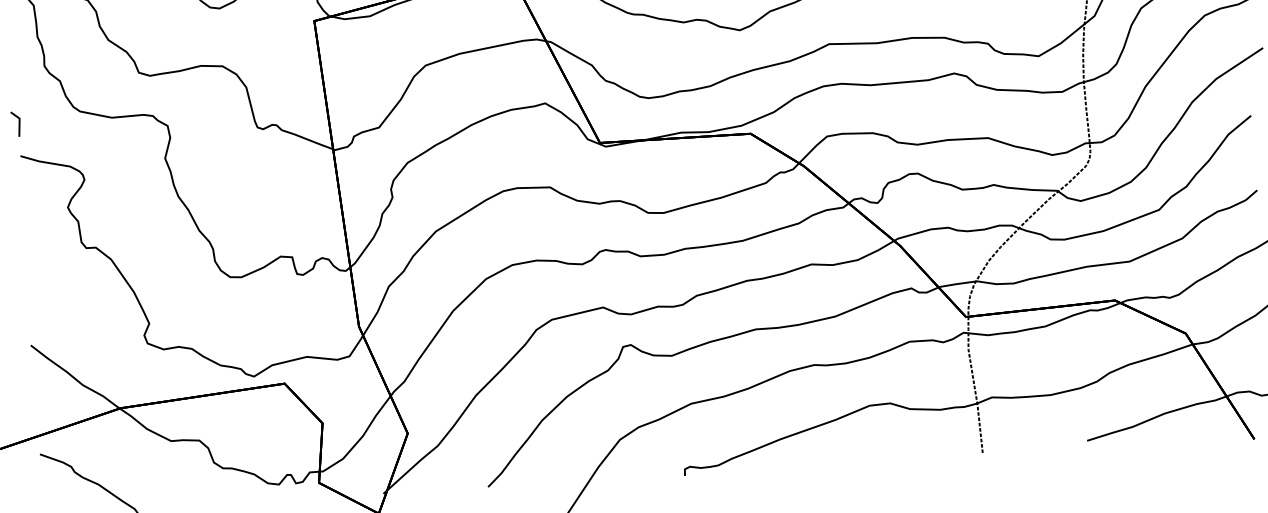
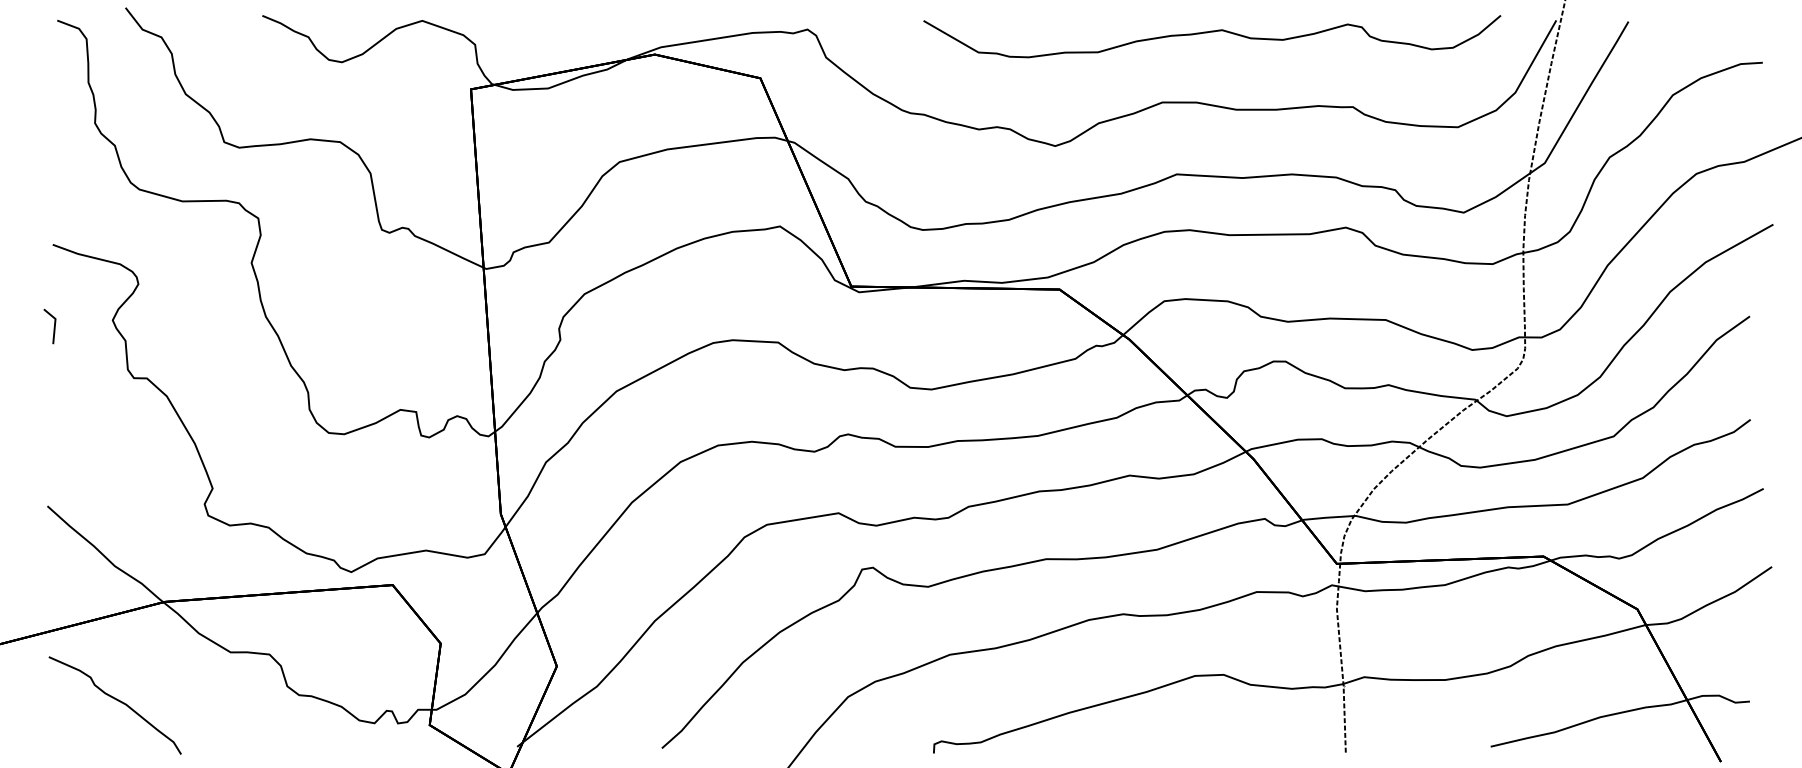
line: (18, 124) -> (53, 327), moved

